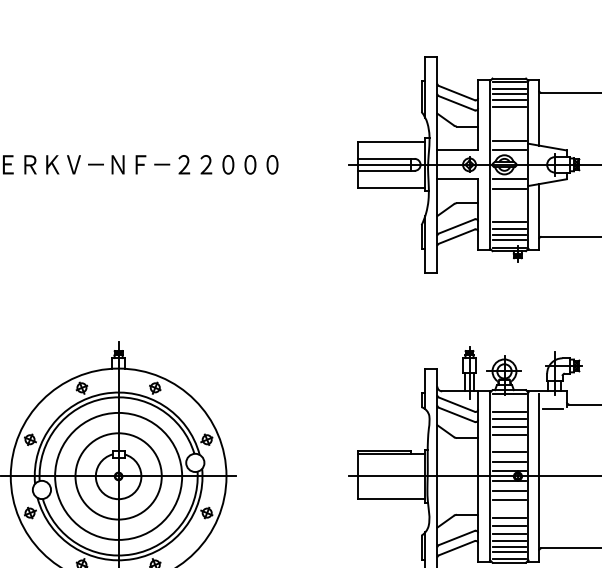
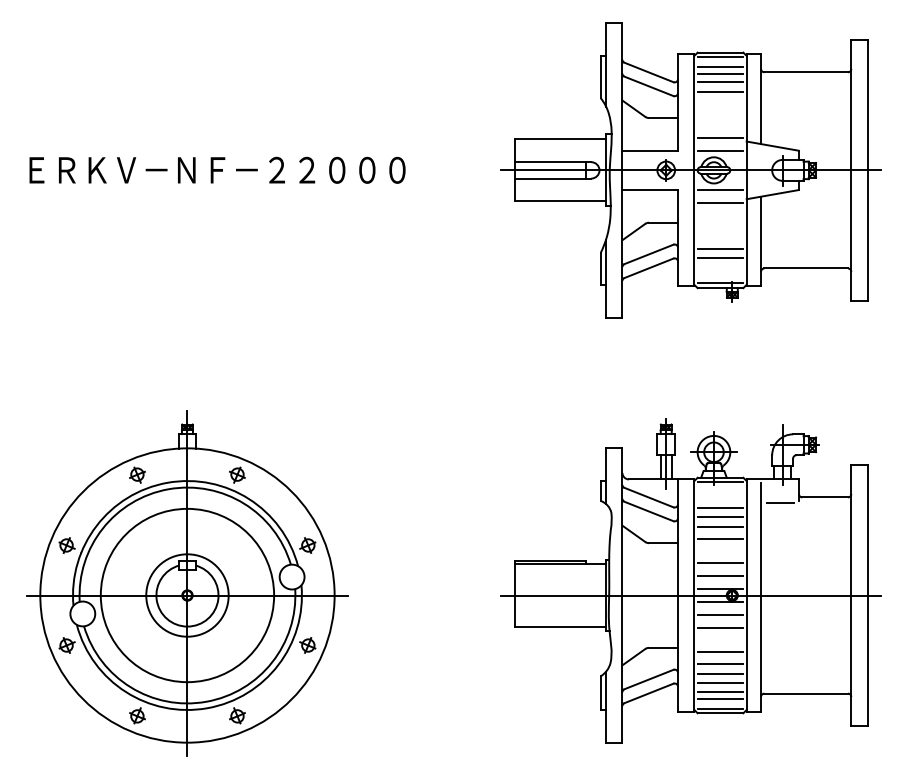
line: (509, 235) -> (720, 266), removed
line: (509, 240) -> (720, 273), removed
circle: (118, 476) -> (187, 595), size x0.7

